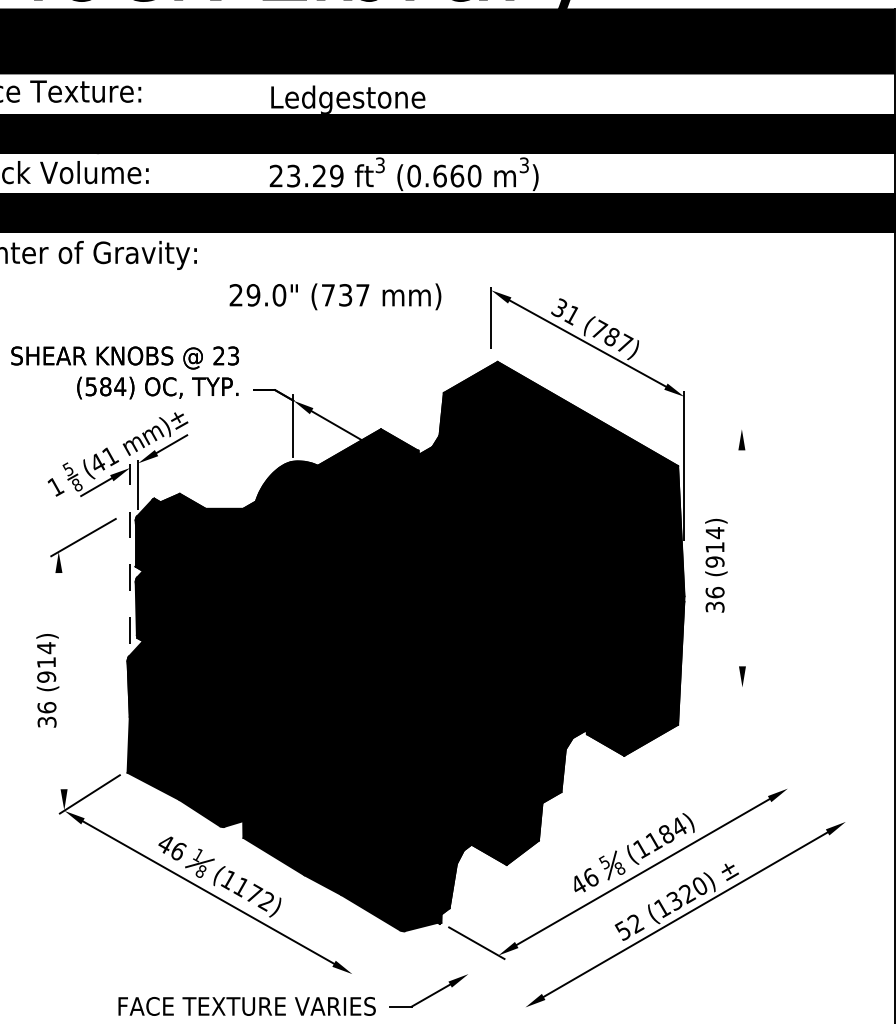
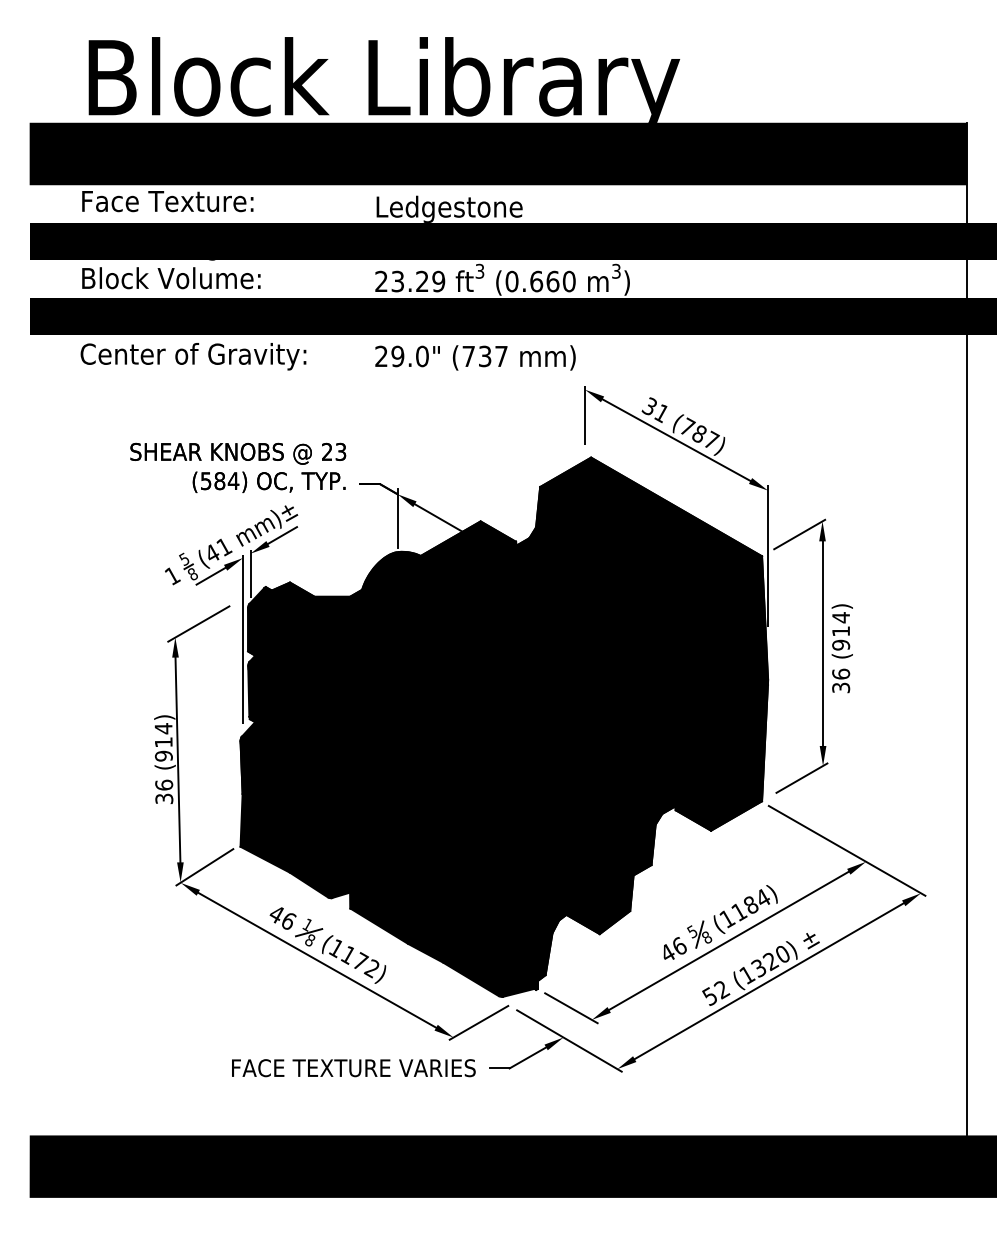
text: (335, 296) -> (475, 357), moved
line: (717, 443) -> (799, 534), added
line: (130, 553) -> (243, 639), dashed -> solid
line: (742, 558) -> (823, 643), added
text: (715, 565) -> (841, 648), moved
line: (61, 680) -> (177, 759), added
line: (719, 699) -> (801, 777), added
line: (767, 776) -> (846, 850), added
line: (378, 958) -> (478, 1022), added
line: (474, 977) -> (569, 1040), added

